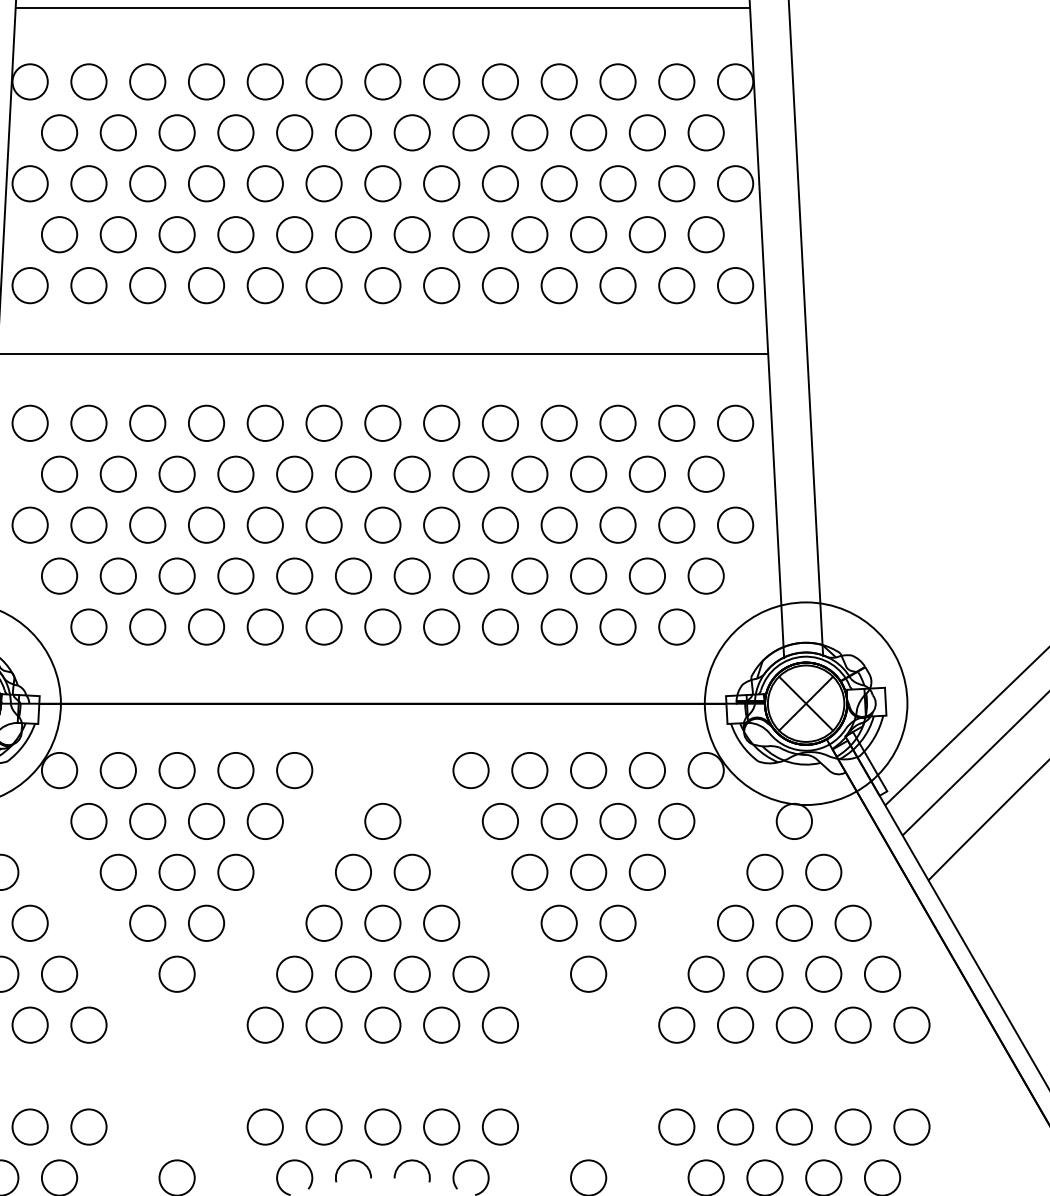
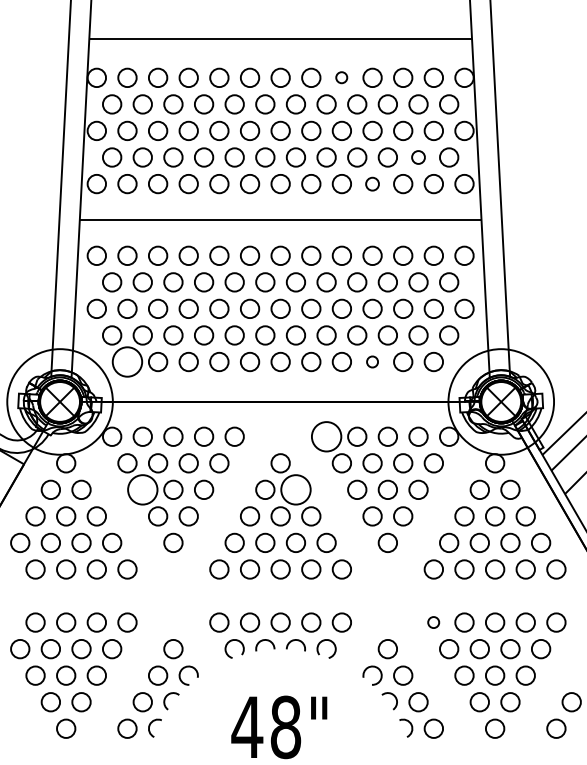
circle: (499, 81) -> (341, 77), size x0.6
circle: (647, 234) -> (418, 157), size x0.7
circle: (559, 286) -> (372, 184), size x0.7
circle: (88, 626) -> (127, 361), size x1.6
circle: (559, 626) -> (372, 361), size x0.6
circle: (470, 769) -> (326, 436), size x1.6
circle: (117, 871) -> (142, 489), size x1.6
circle: (411, 871) -> (295, 489), size x1.6
circle: (676, 1126) -> (433, 622), size x0.6

